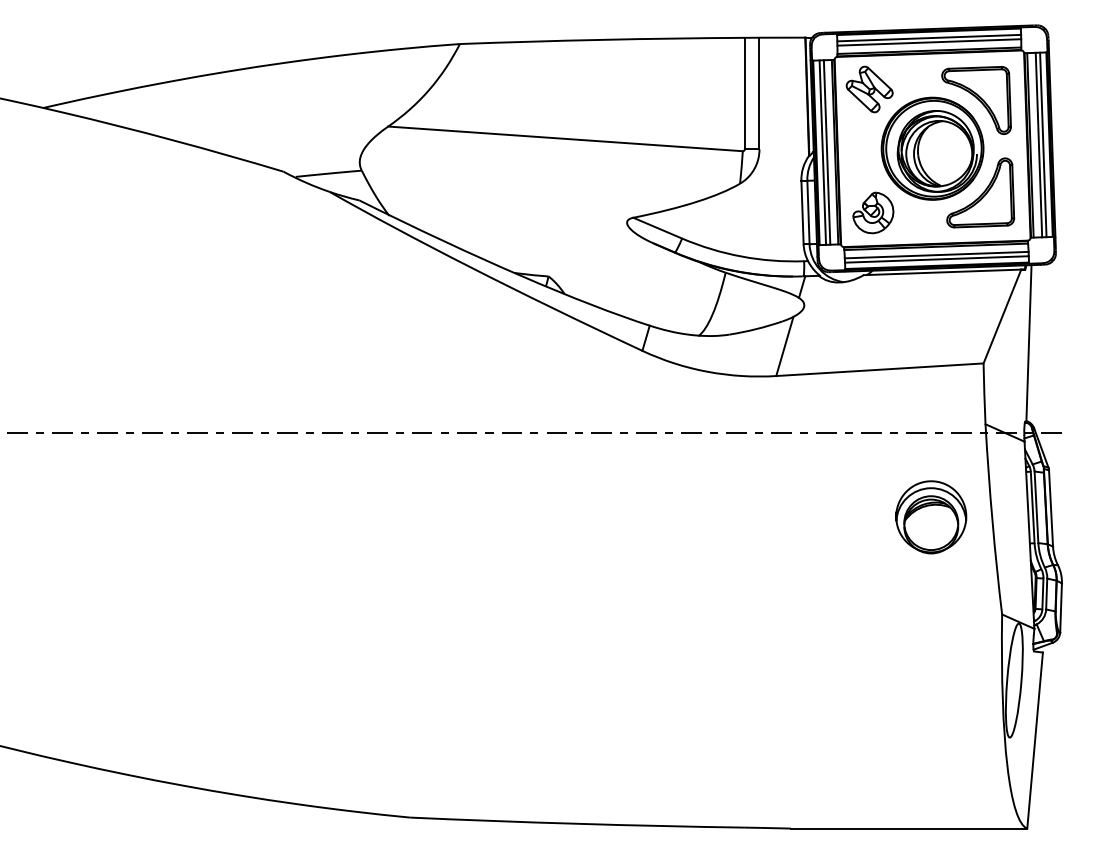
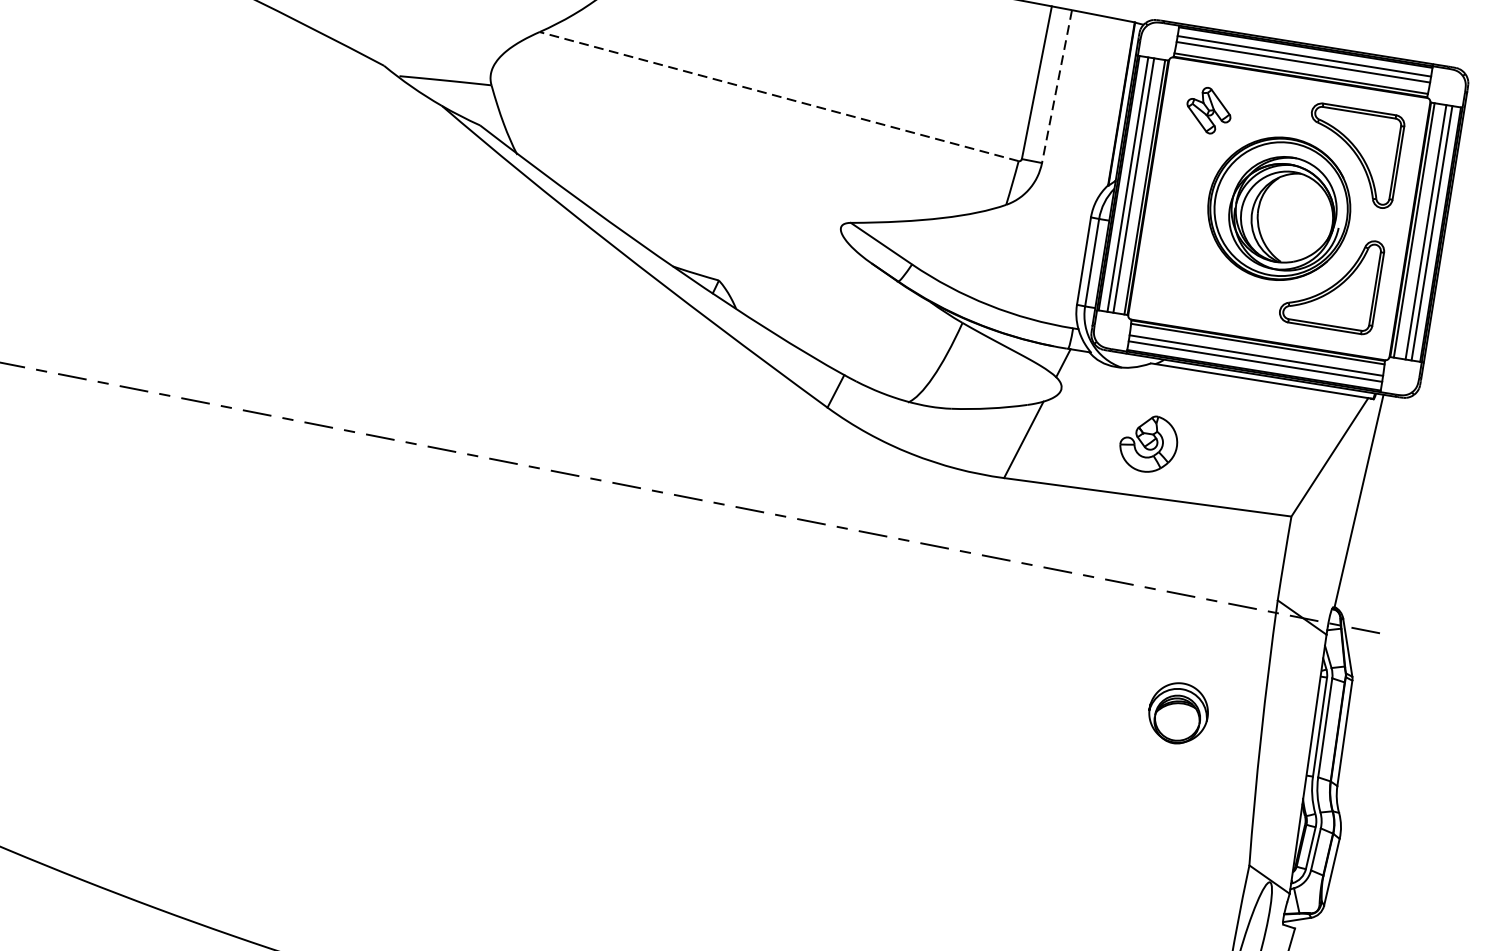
part: (869, 89) -> (1208, 110), size x0.7
line: (759, 93) -> (1057, 86), solid -> dashed
line: (565, 138) -> (779, 96), solid -> dashed
part: (873, 212) -> (1149, 443), moved
part: (931, 517) -> (1178, 713), size x0.6

